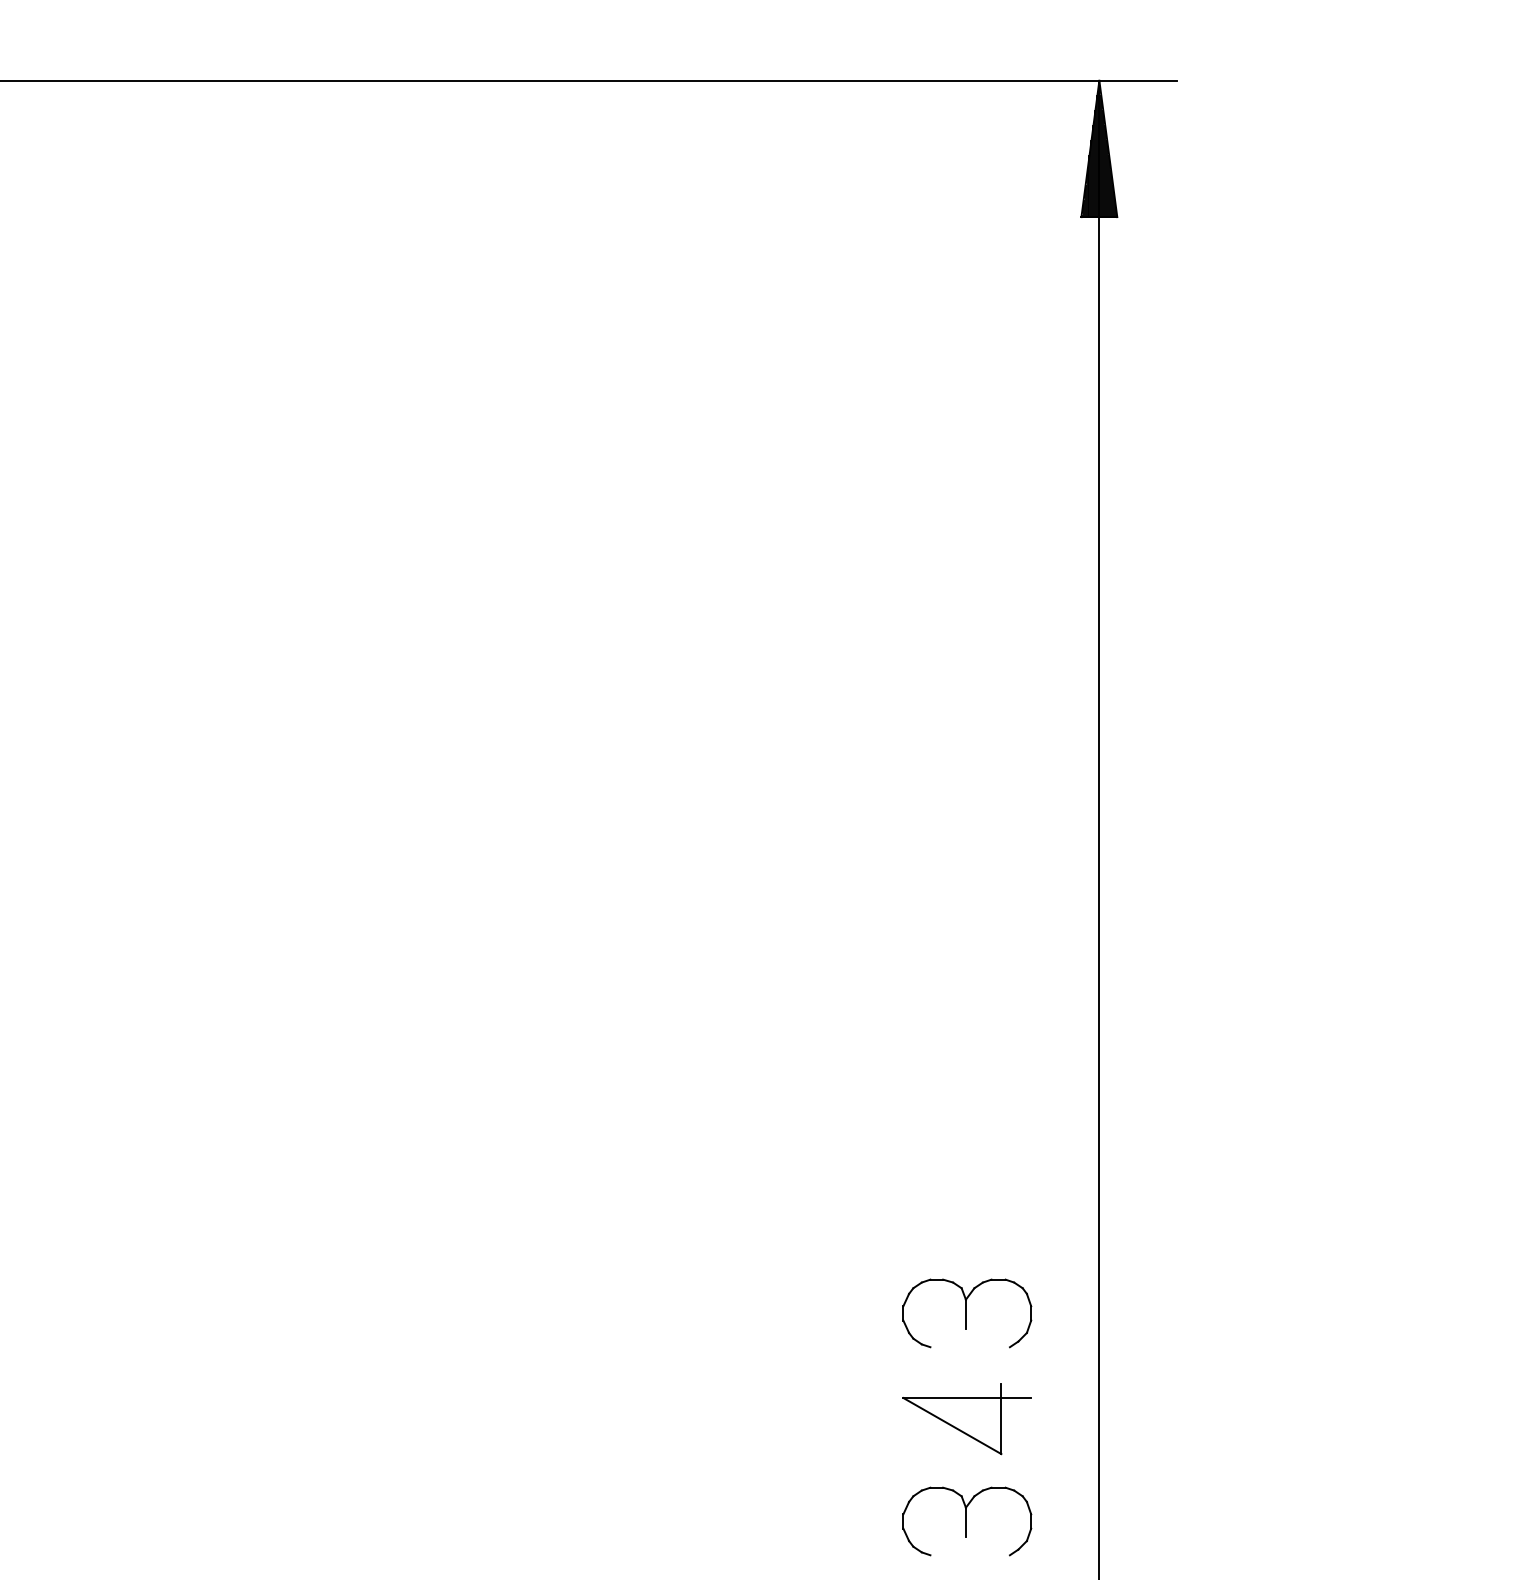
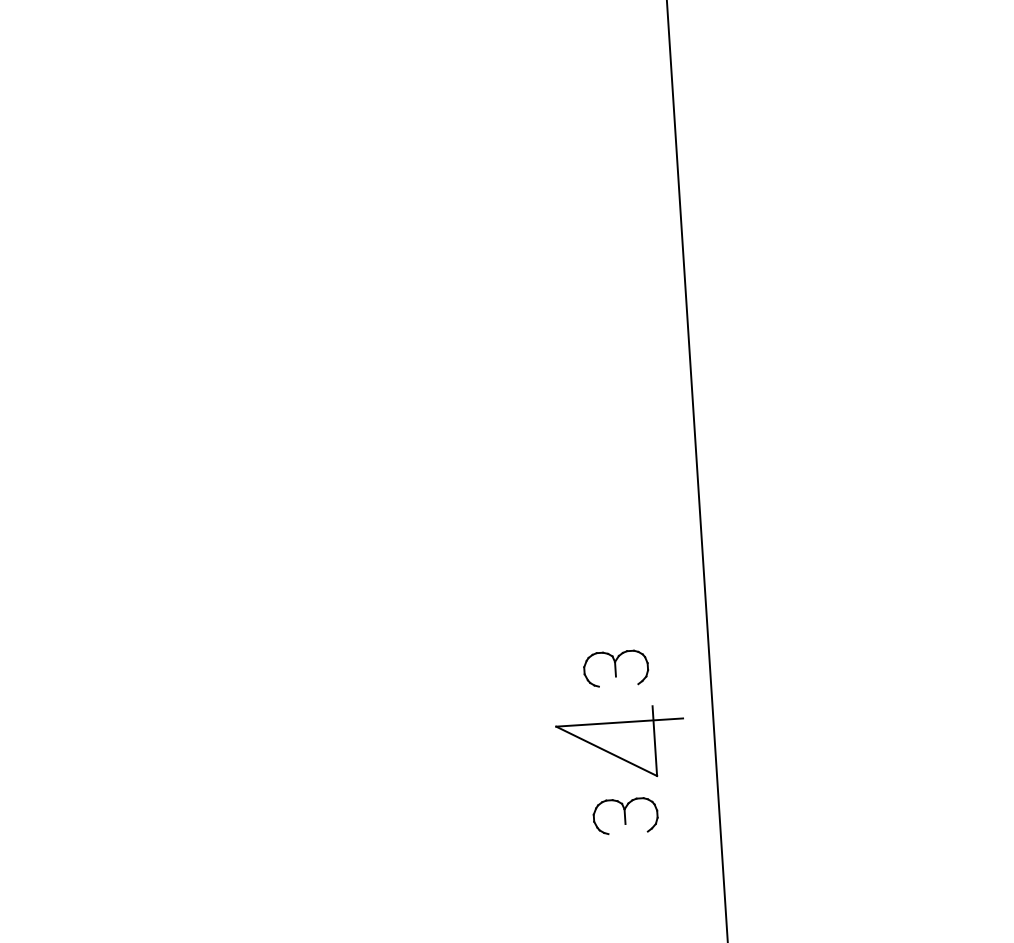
part: (967, 1313) -> (616, 668), size x0.7
part: (966, 1419) -> (620, 743), size x1.4
part: (967, 1521) -> (625, 816), size x0.7

